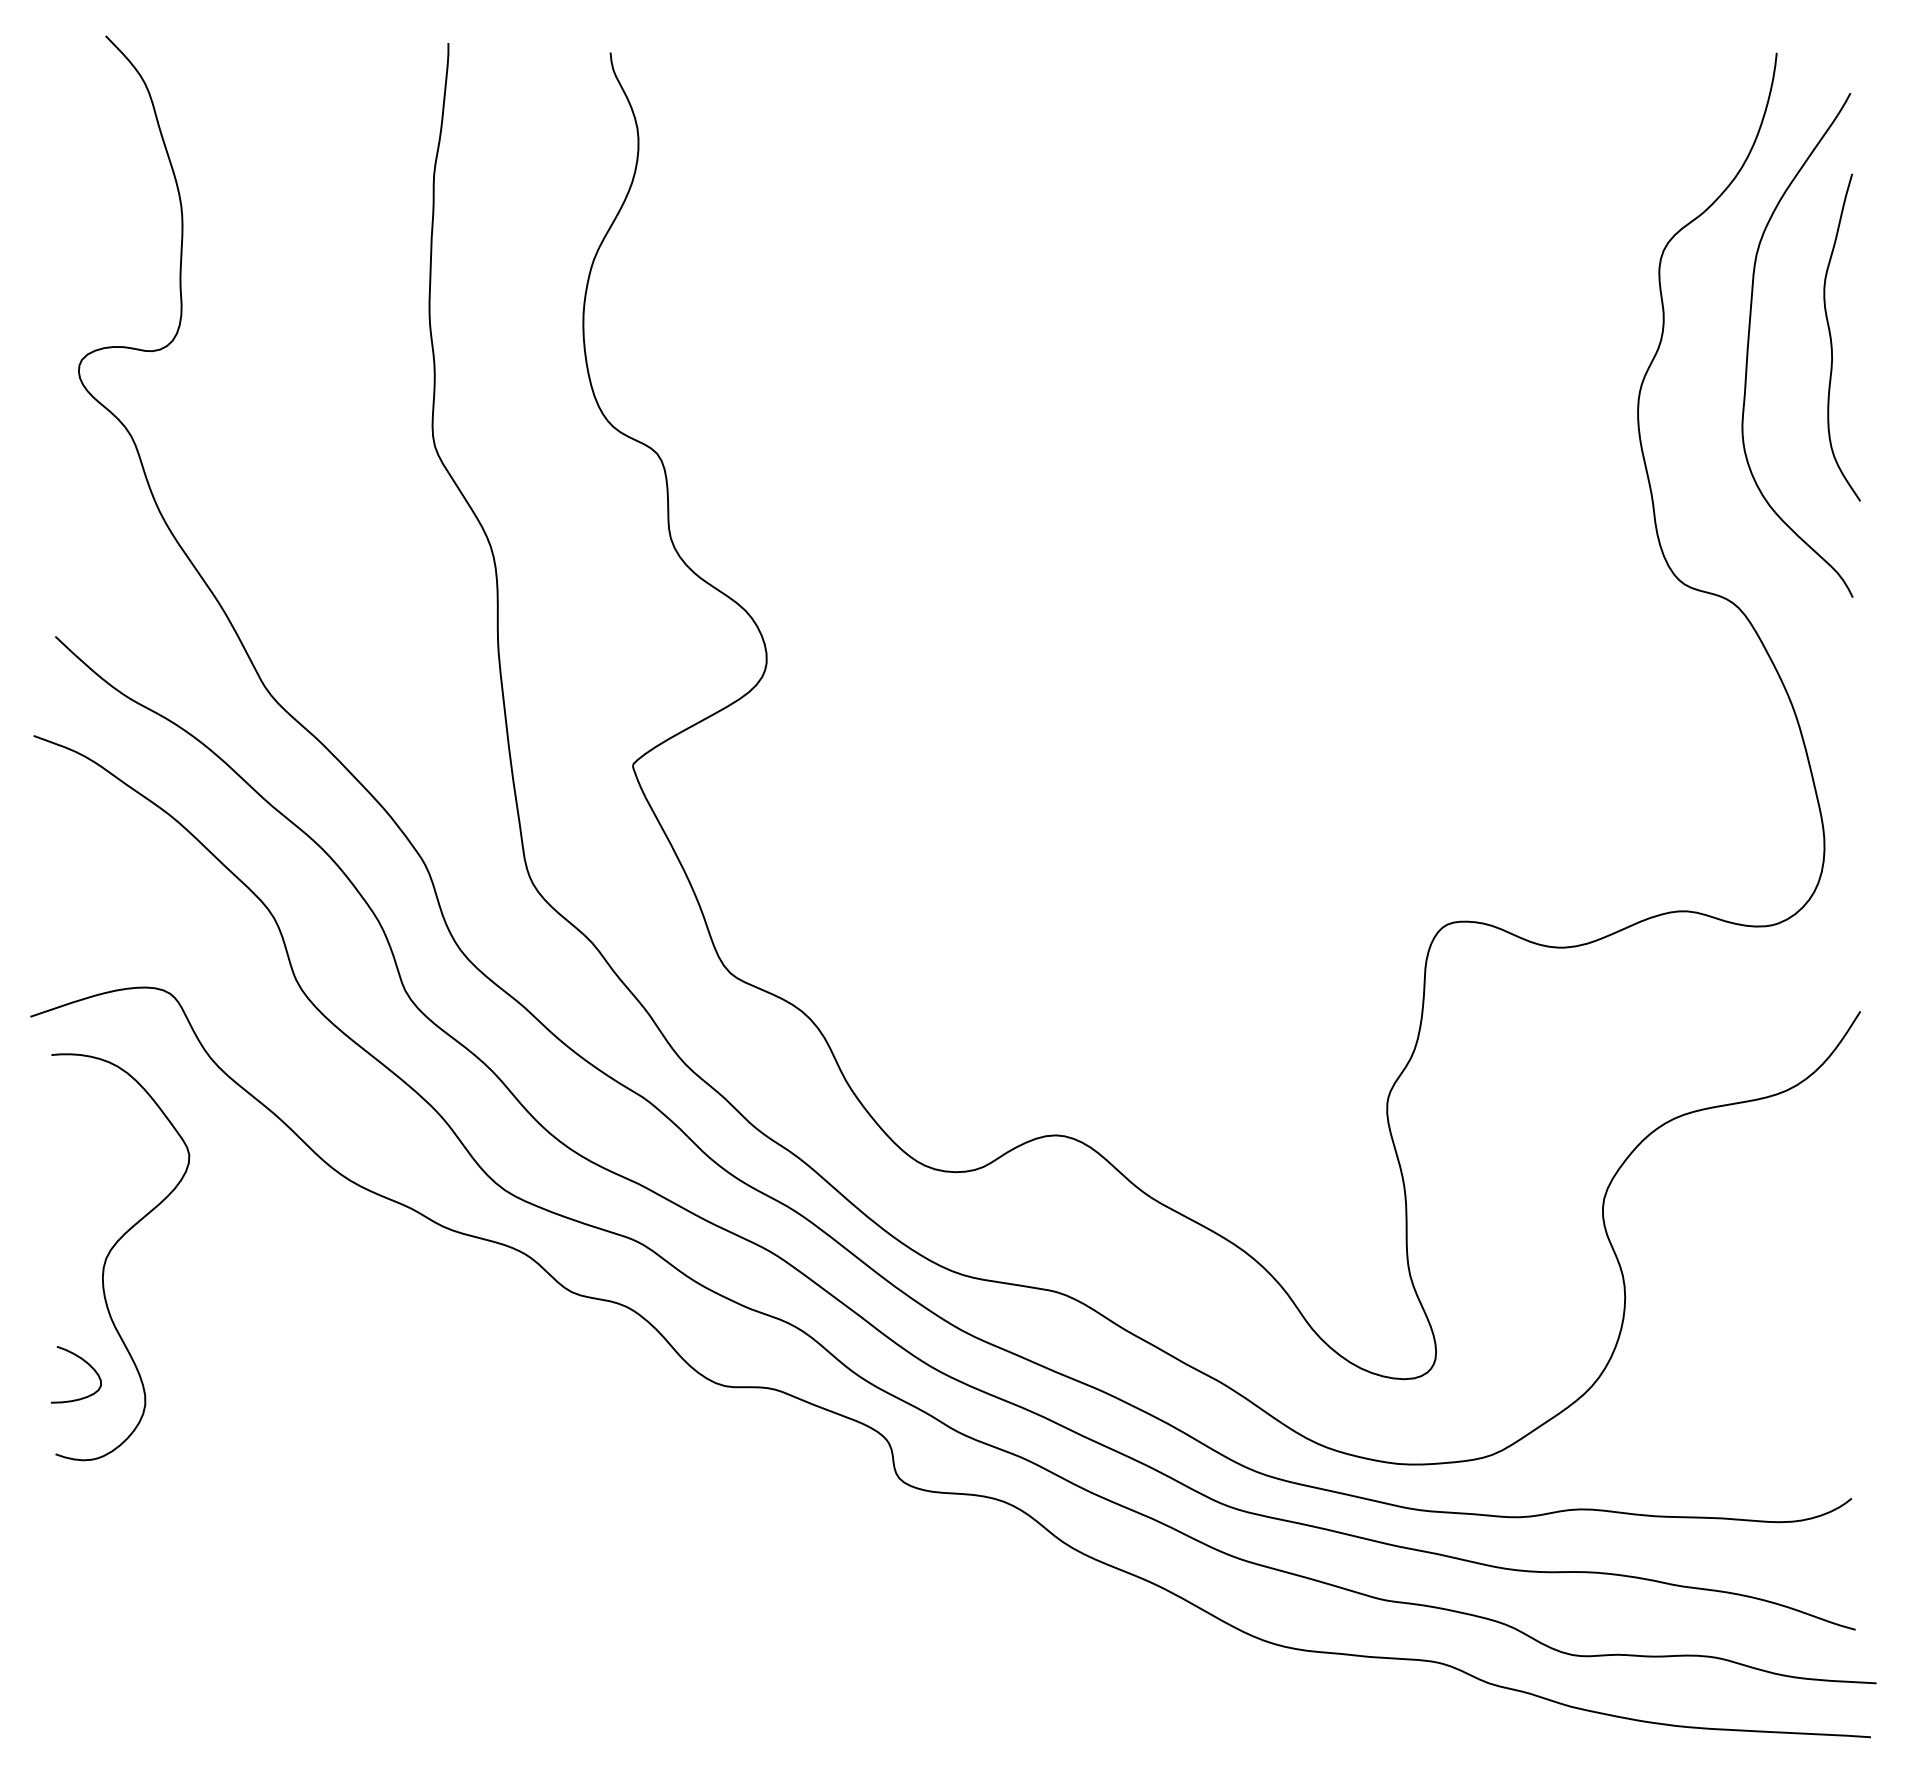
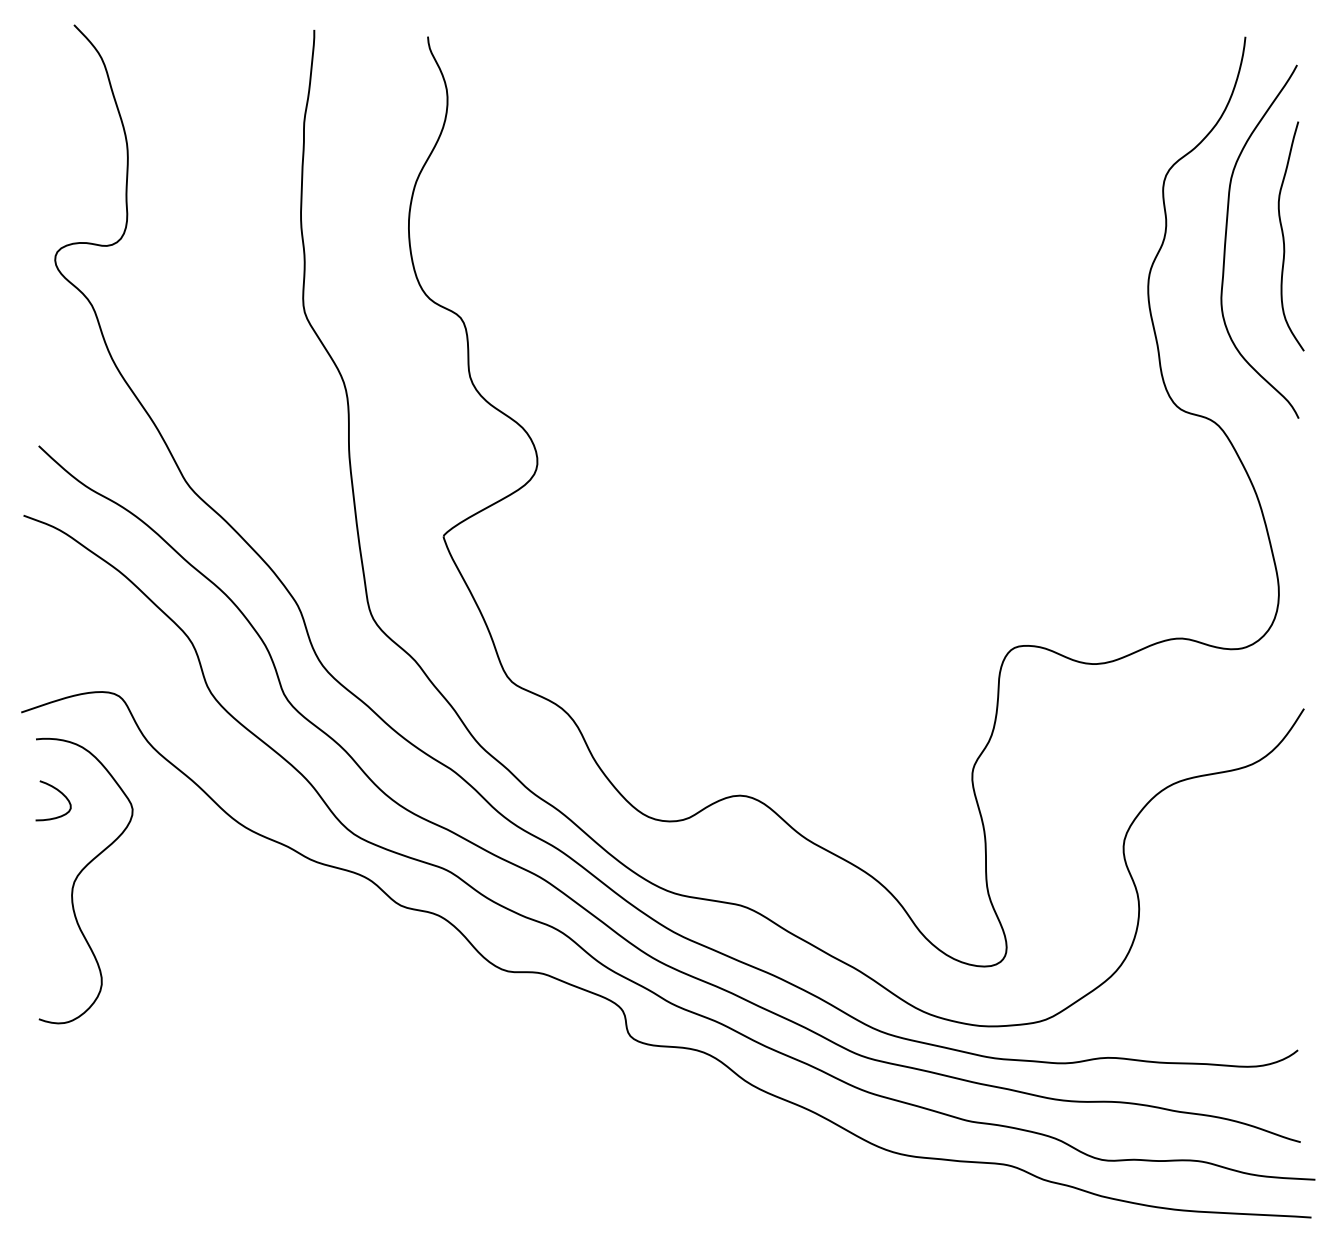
curve: (83, 1361) -> (58, 791), moved

